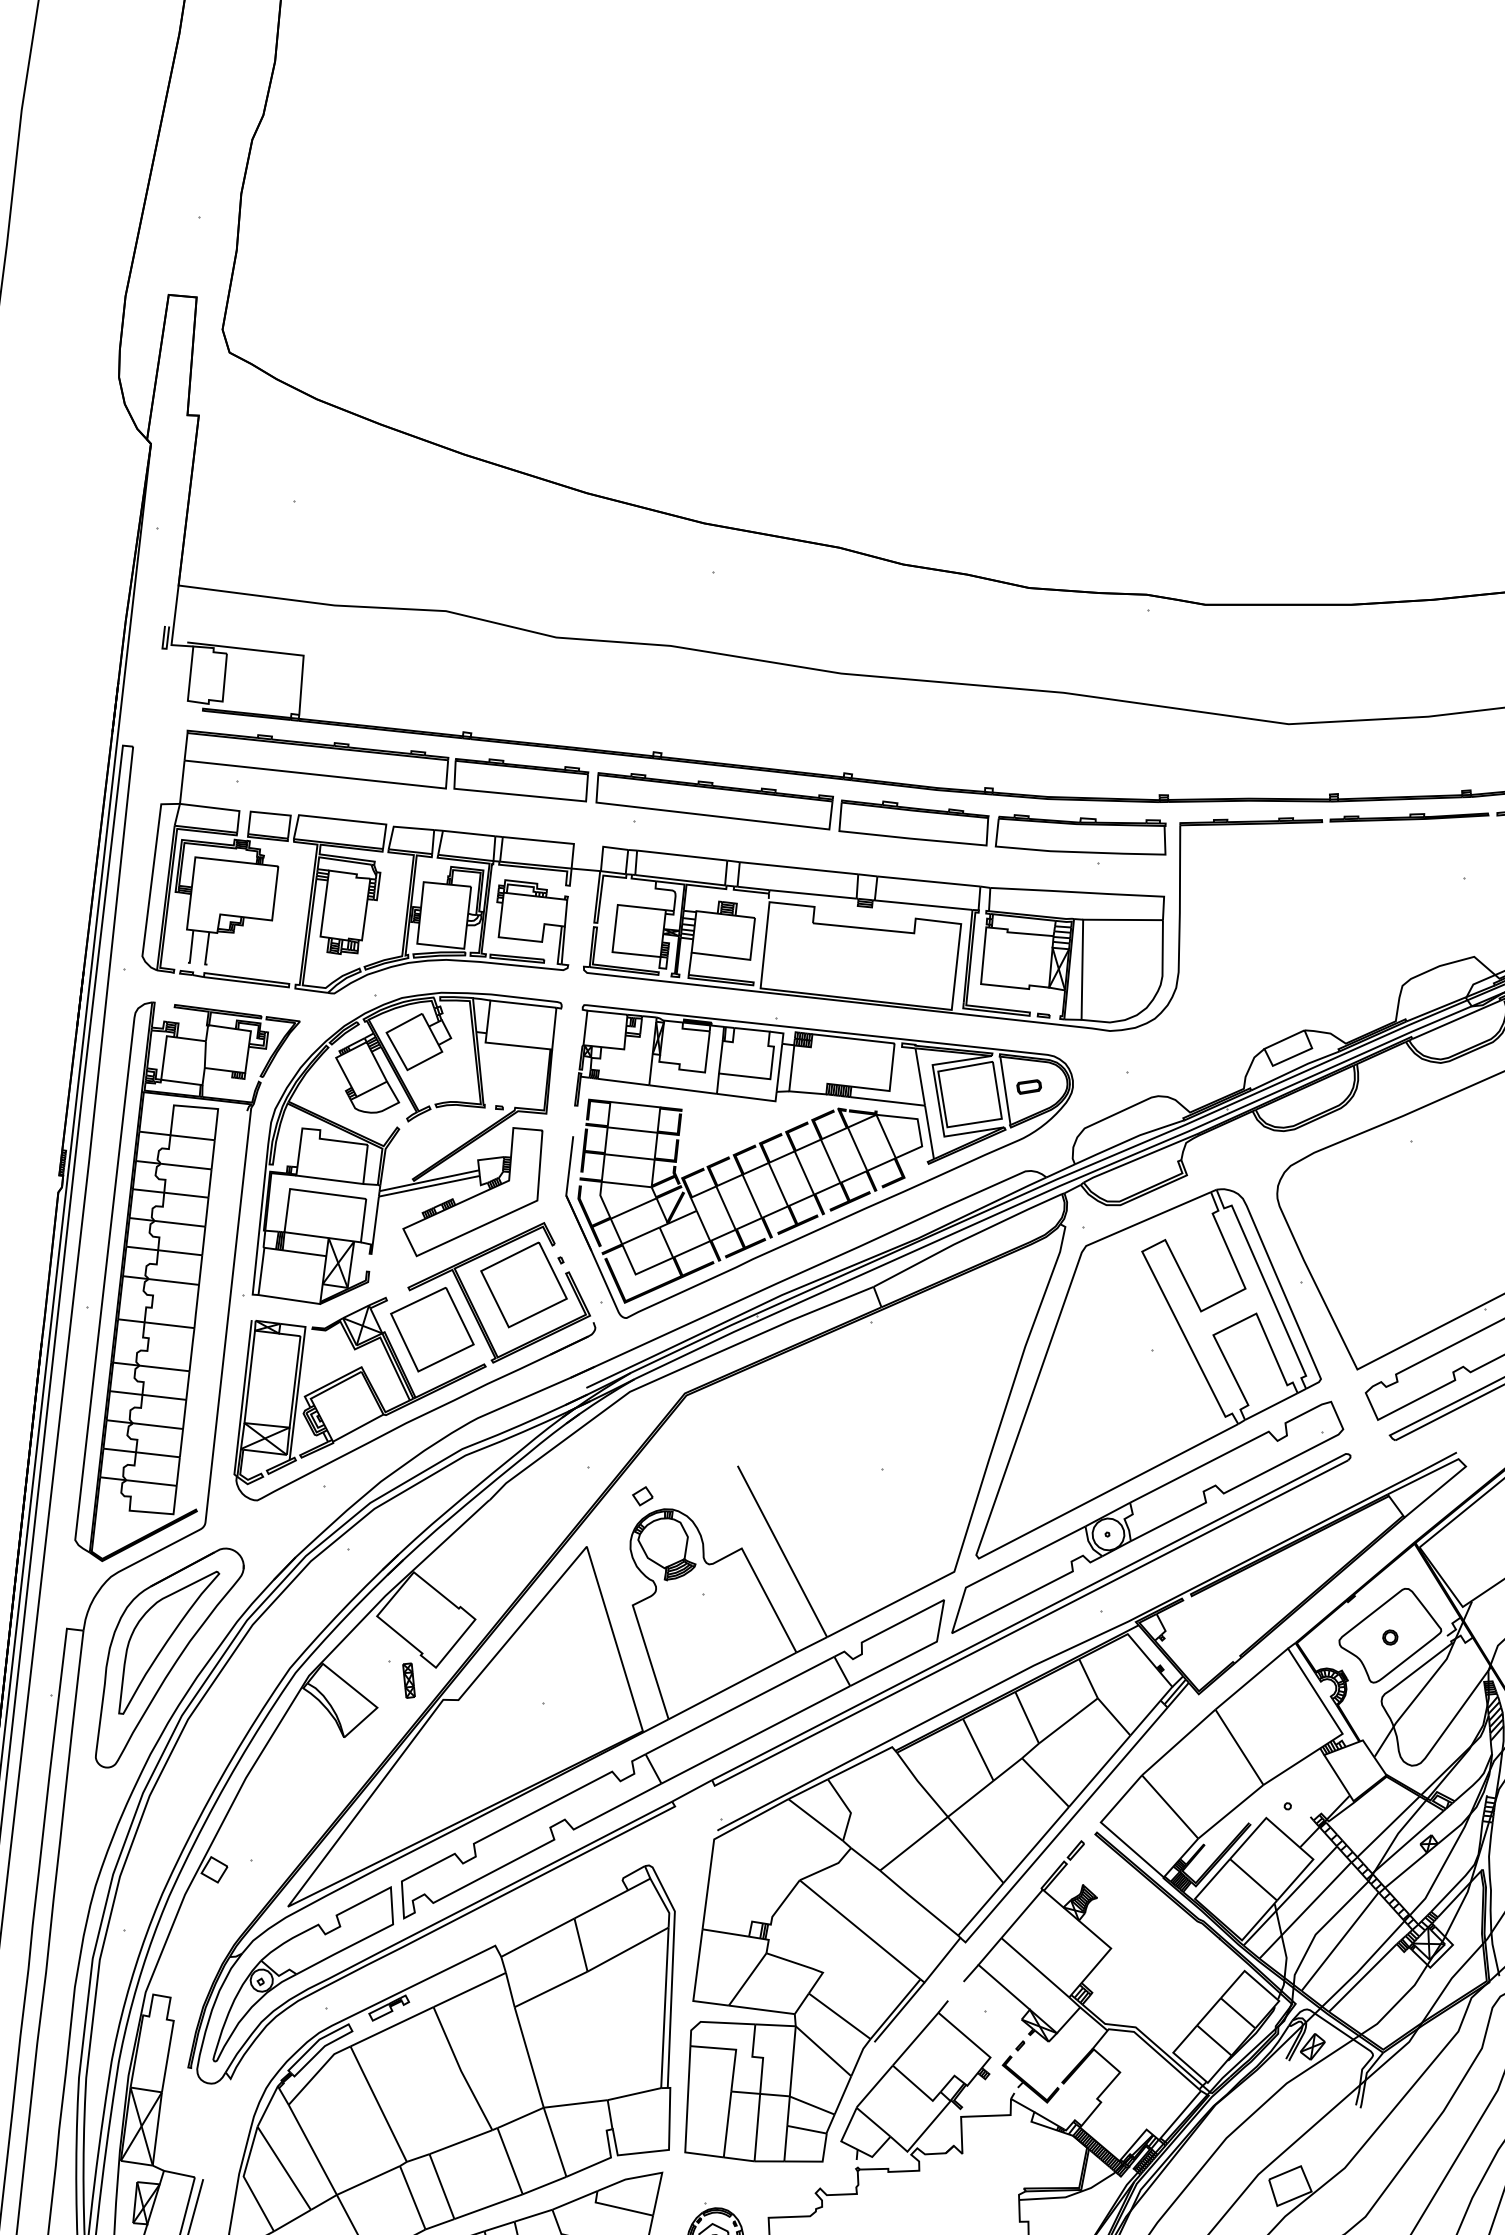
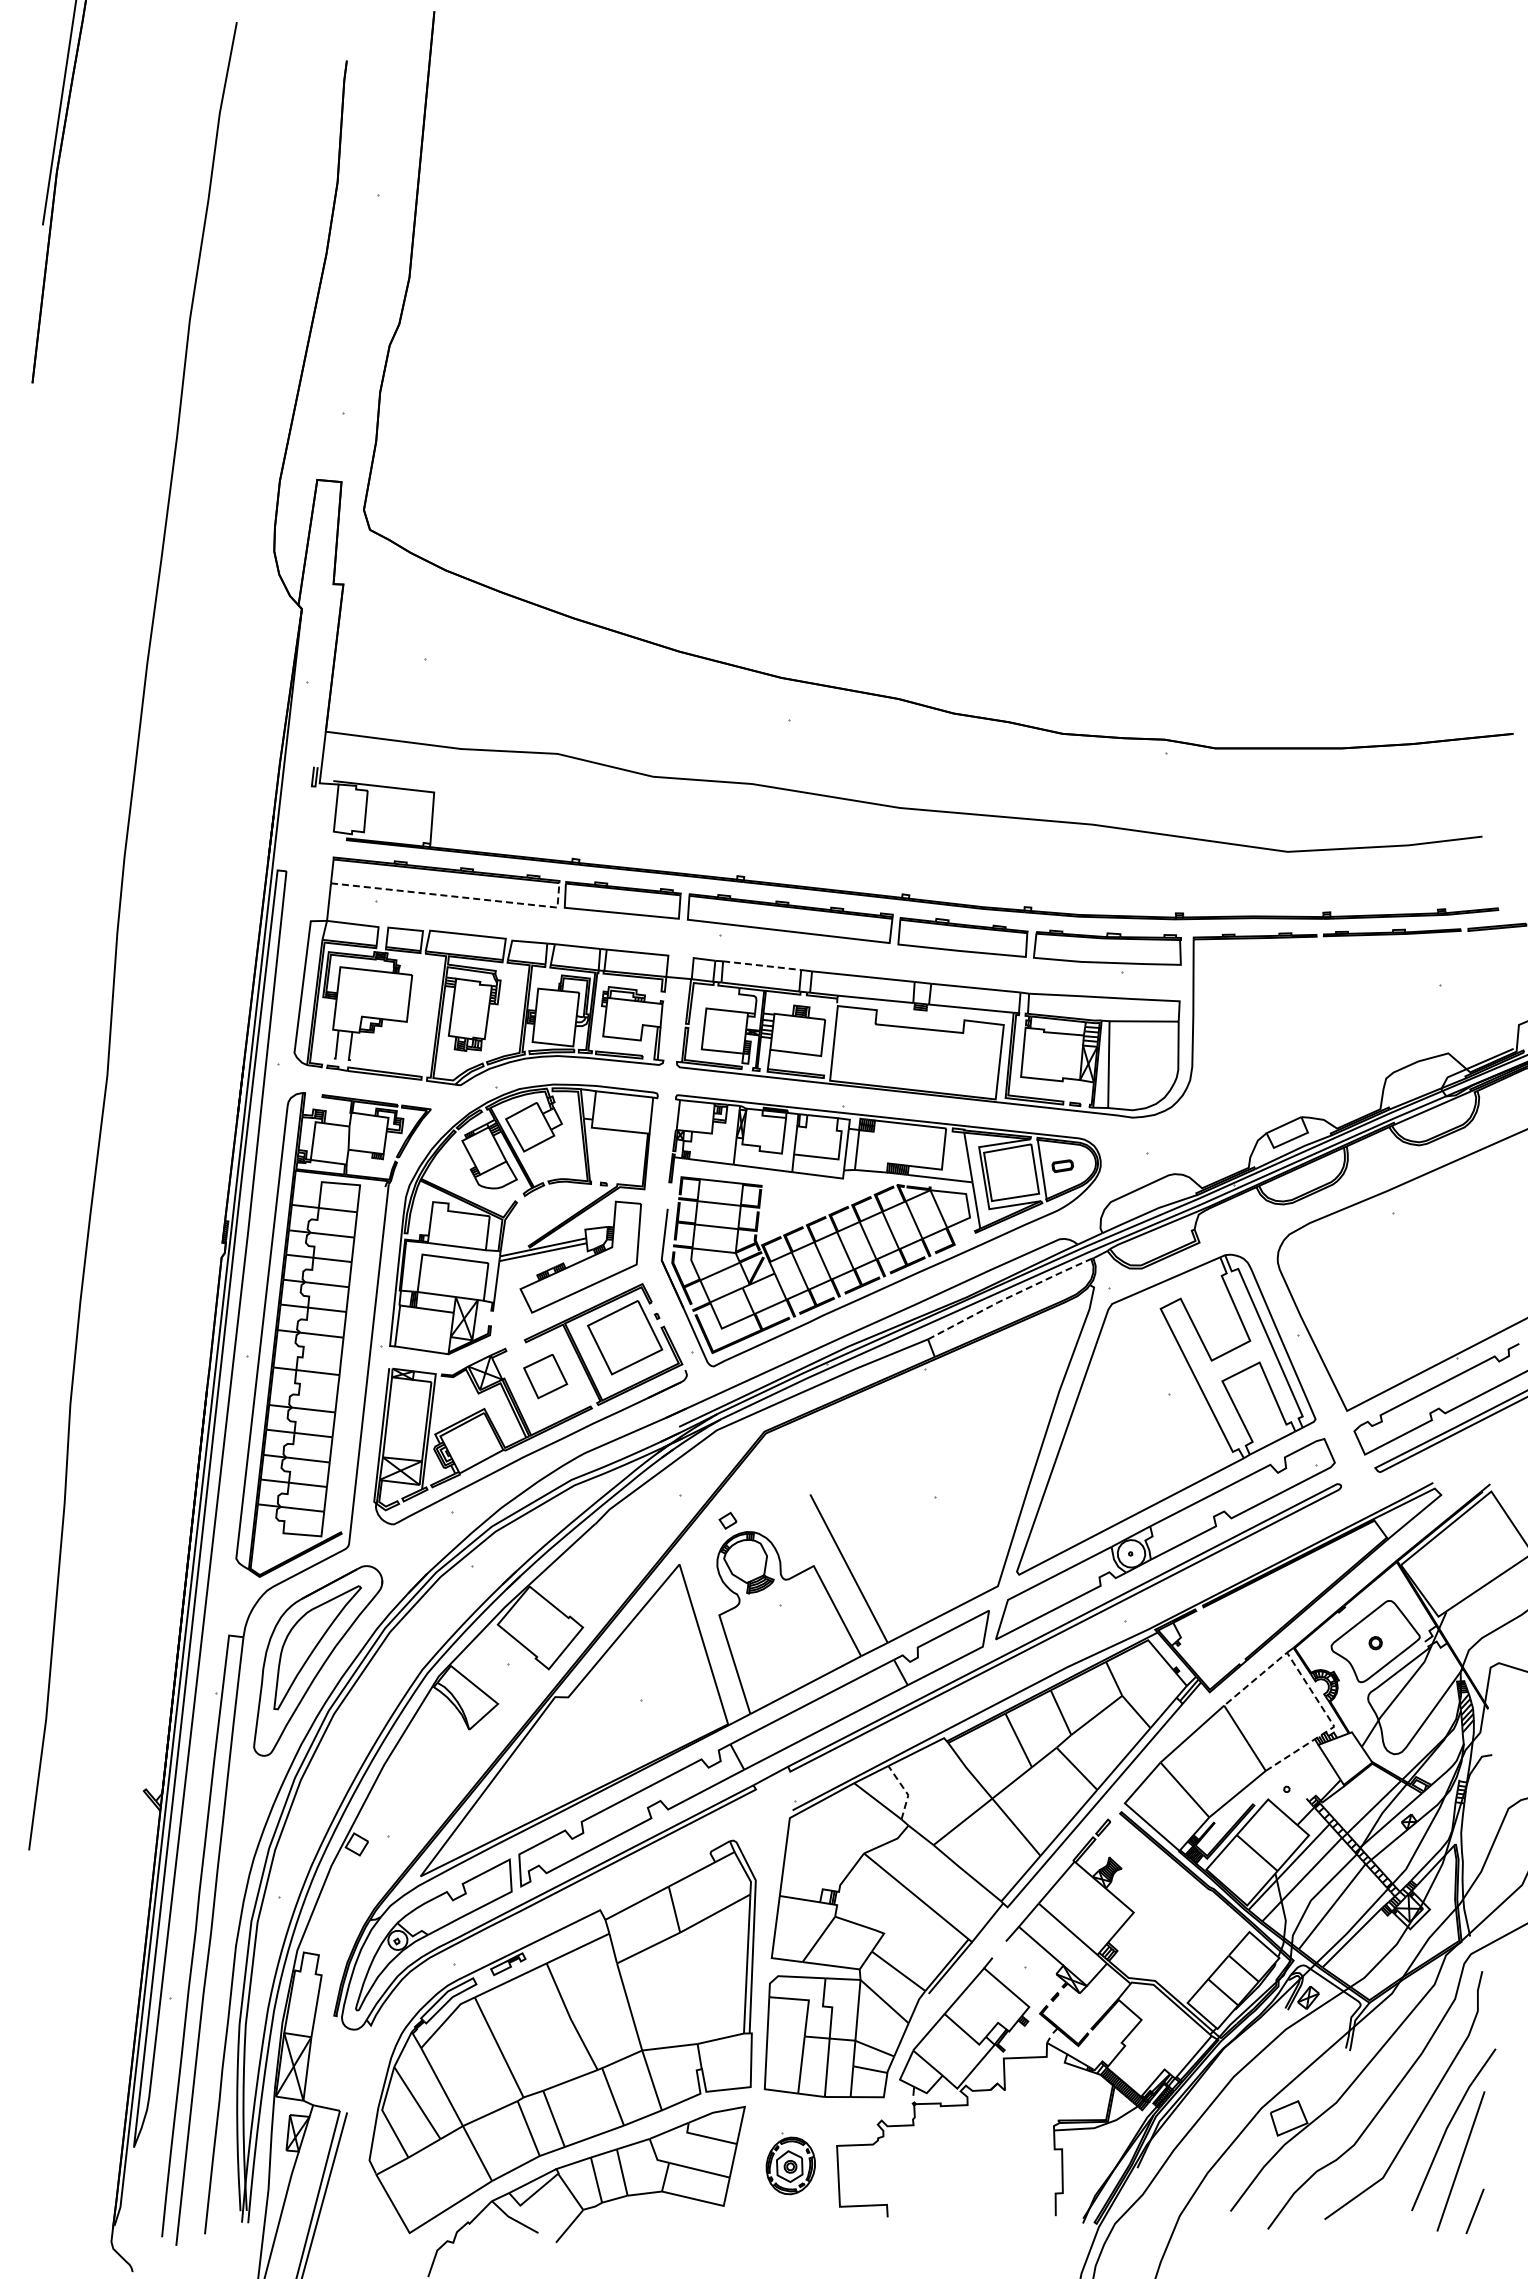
line: (330, 775) -> (457, 896), solid -> dashed
line: (682, 855) -> (762, 965), solid -> dashed
line: (967, 1238) -> (1009, 1297), solid -> dashed
part: (432, 1329) -> (545, 1376), size x0.6
part: (409, 1680) -> (525, 1680), removed
line: (1315, 1689) -> (1310, 1688), solid -> dashed
line: (847, 1808) -> (905, 1791), solid -> dashed

